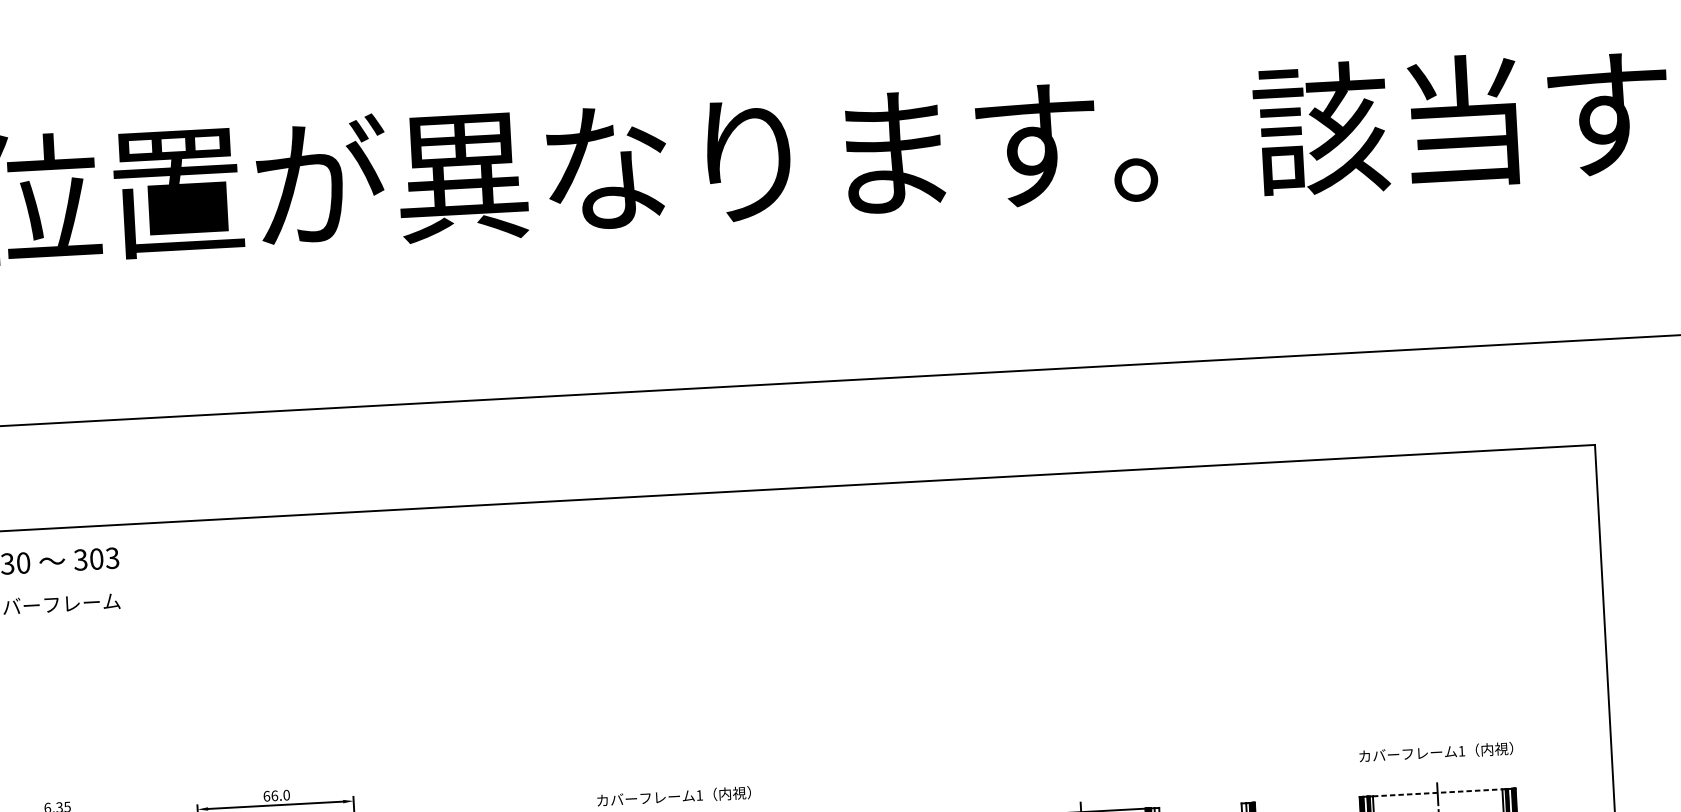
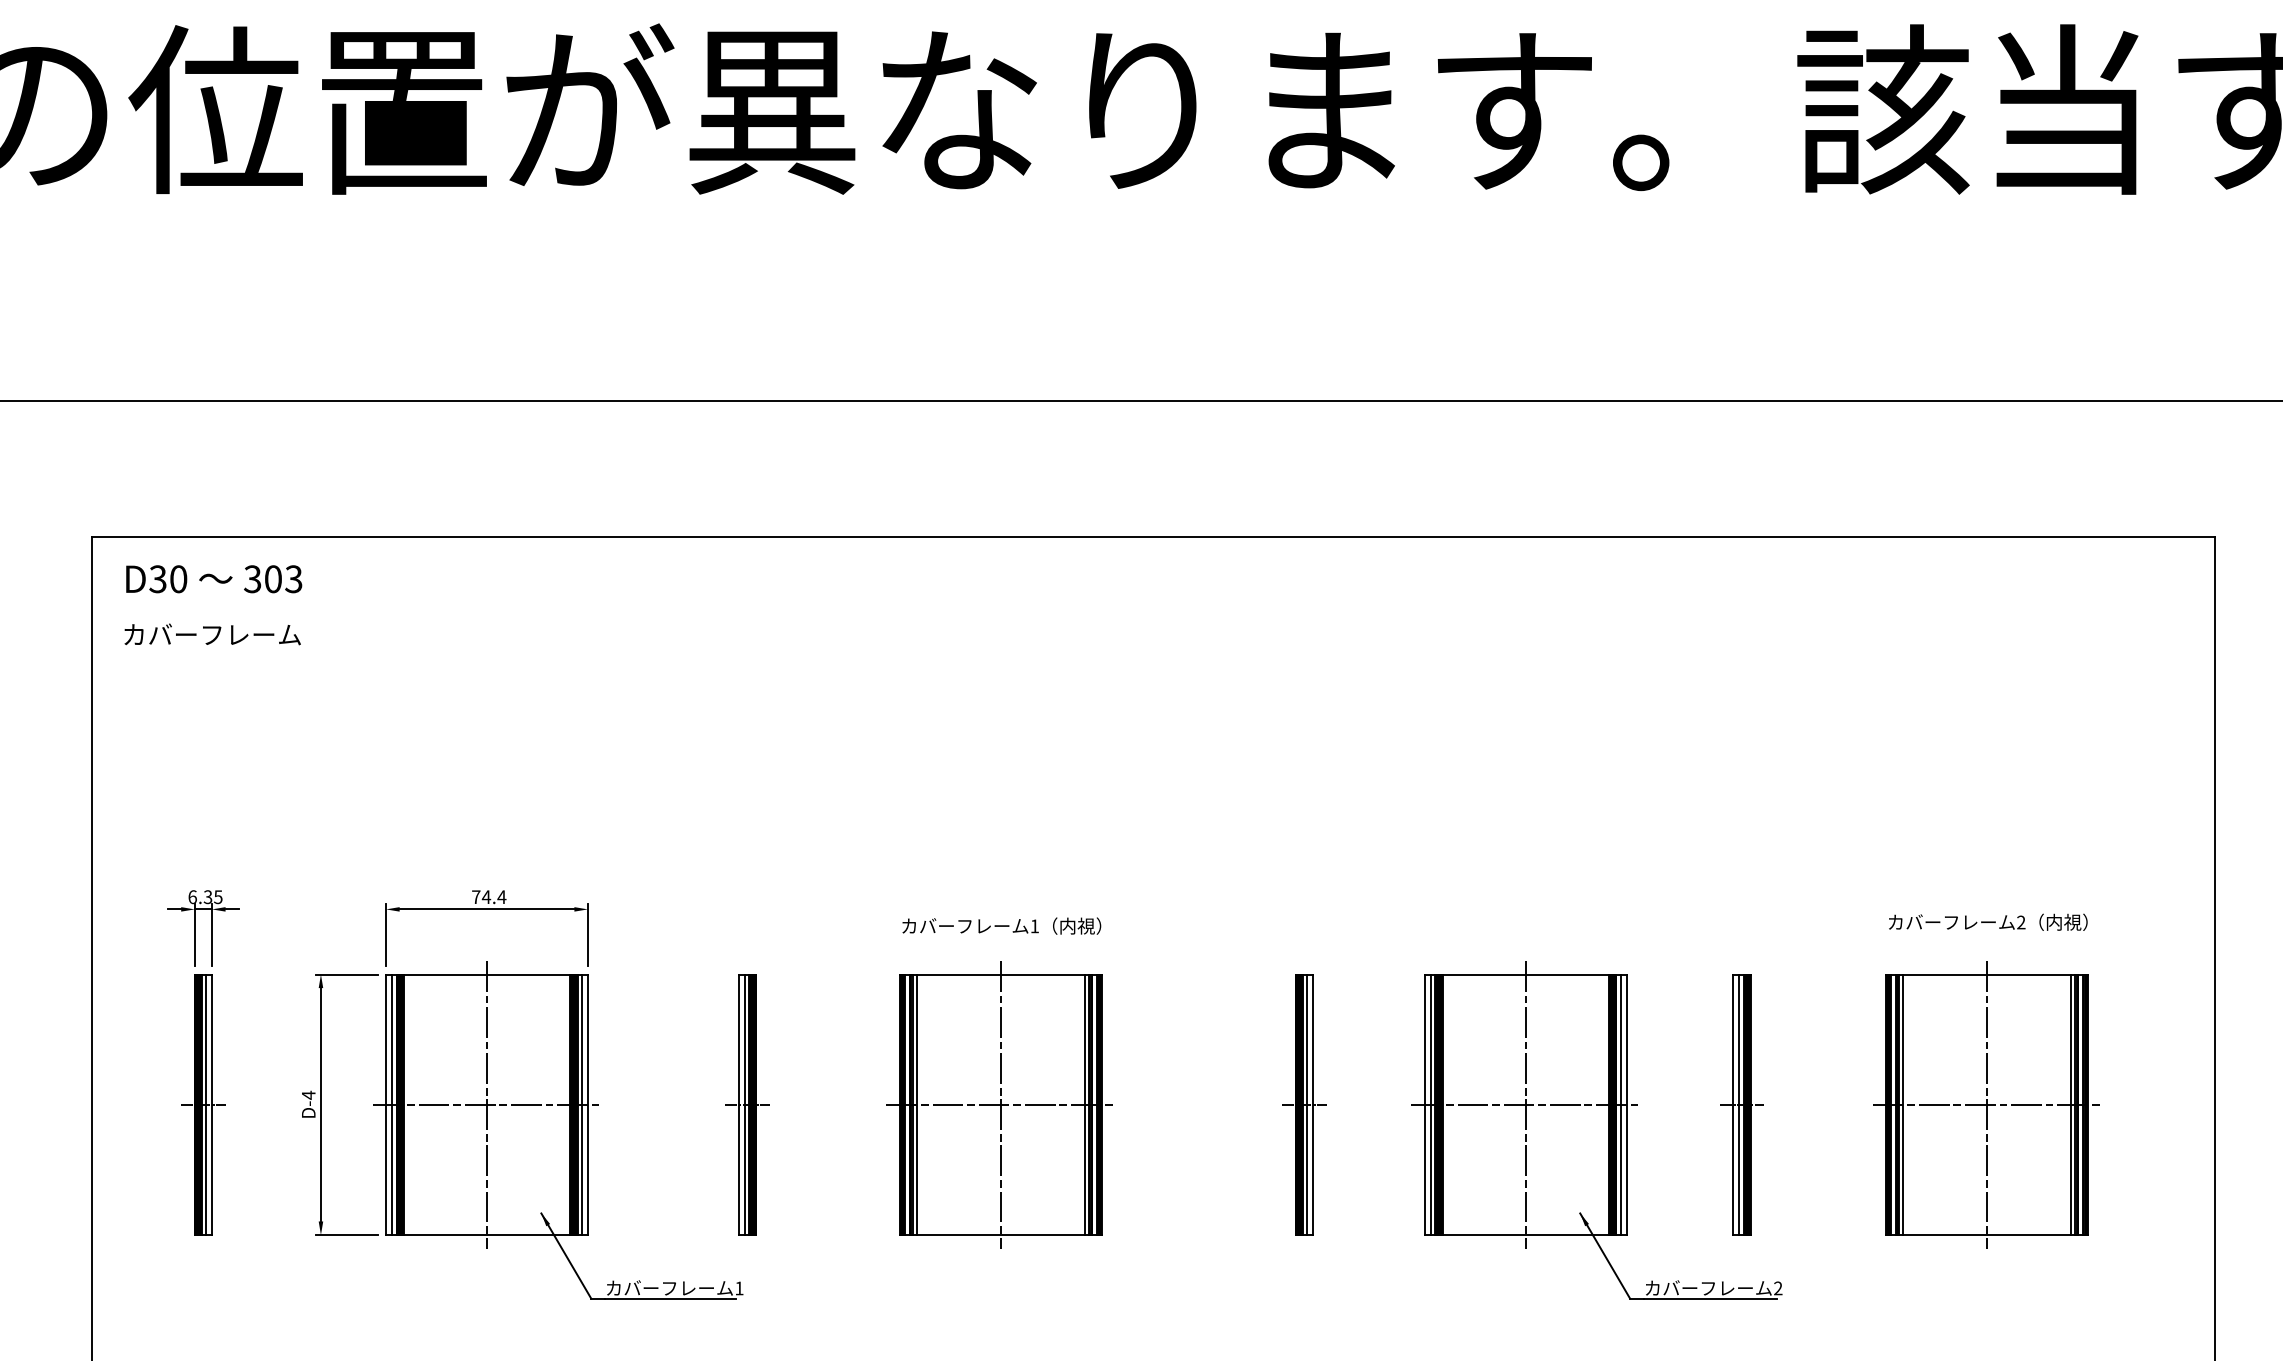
text: (1461, 751) -> (2021, 922), 1 -> 2
line: (1437, 792) -> (1987, 974), dashed -> solid
text: (277, 796) -> (489, 897), 66.0 -> 74.4

